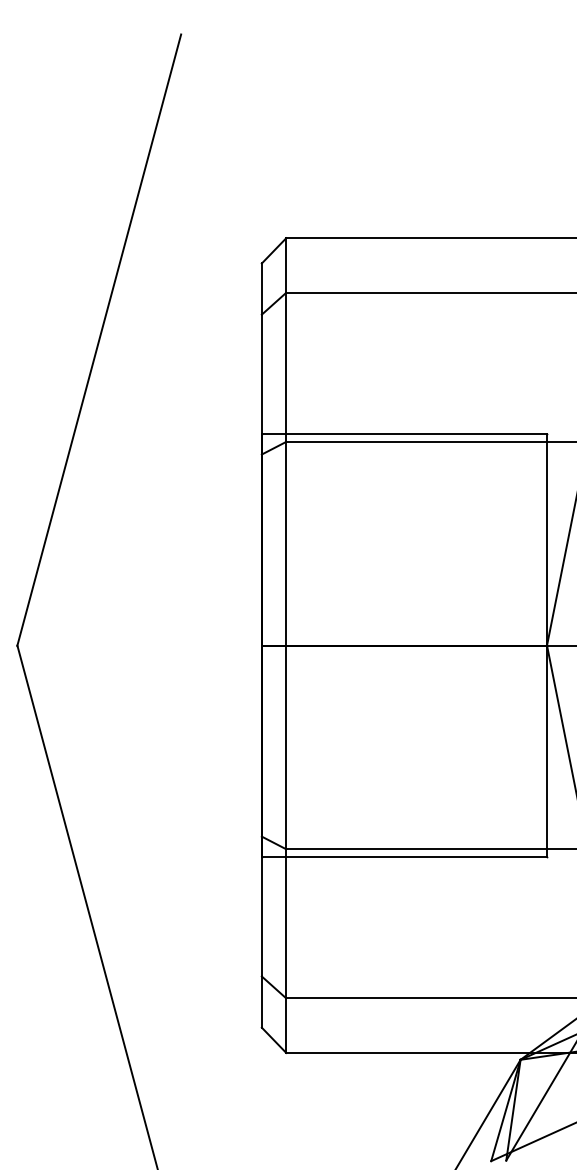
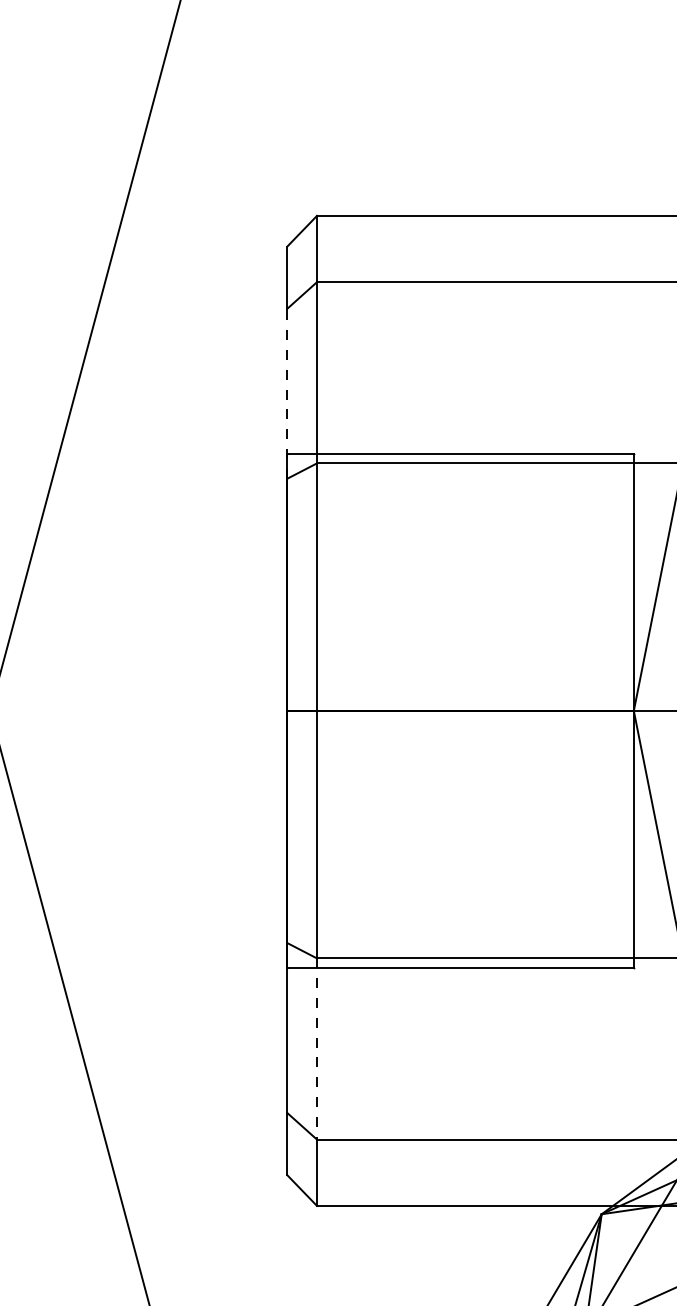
line: (261, 384) -> (286, 393), solid -> dashed
line: (286, 923) -> (317, 1048), solid -> dashed

